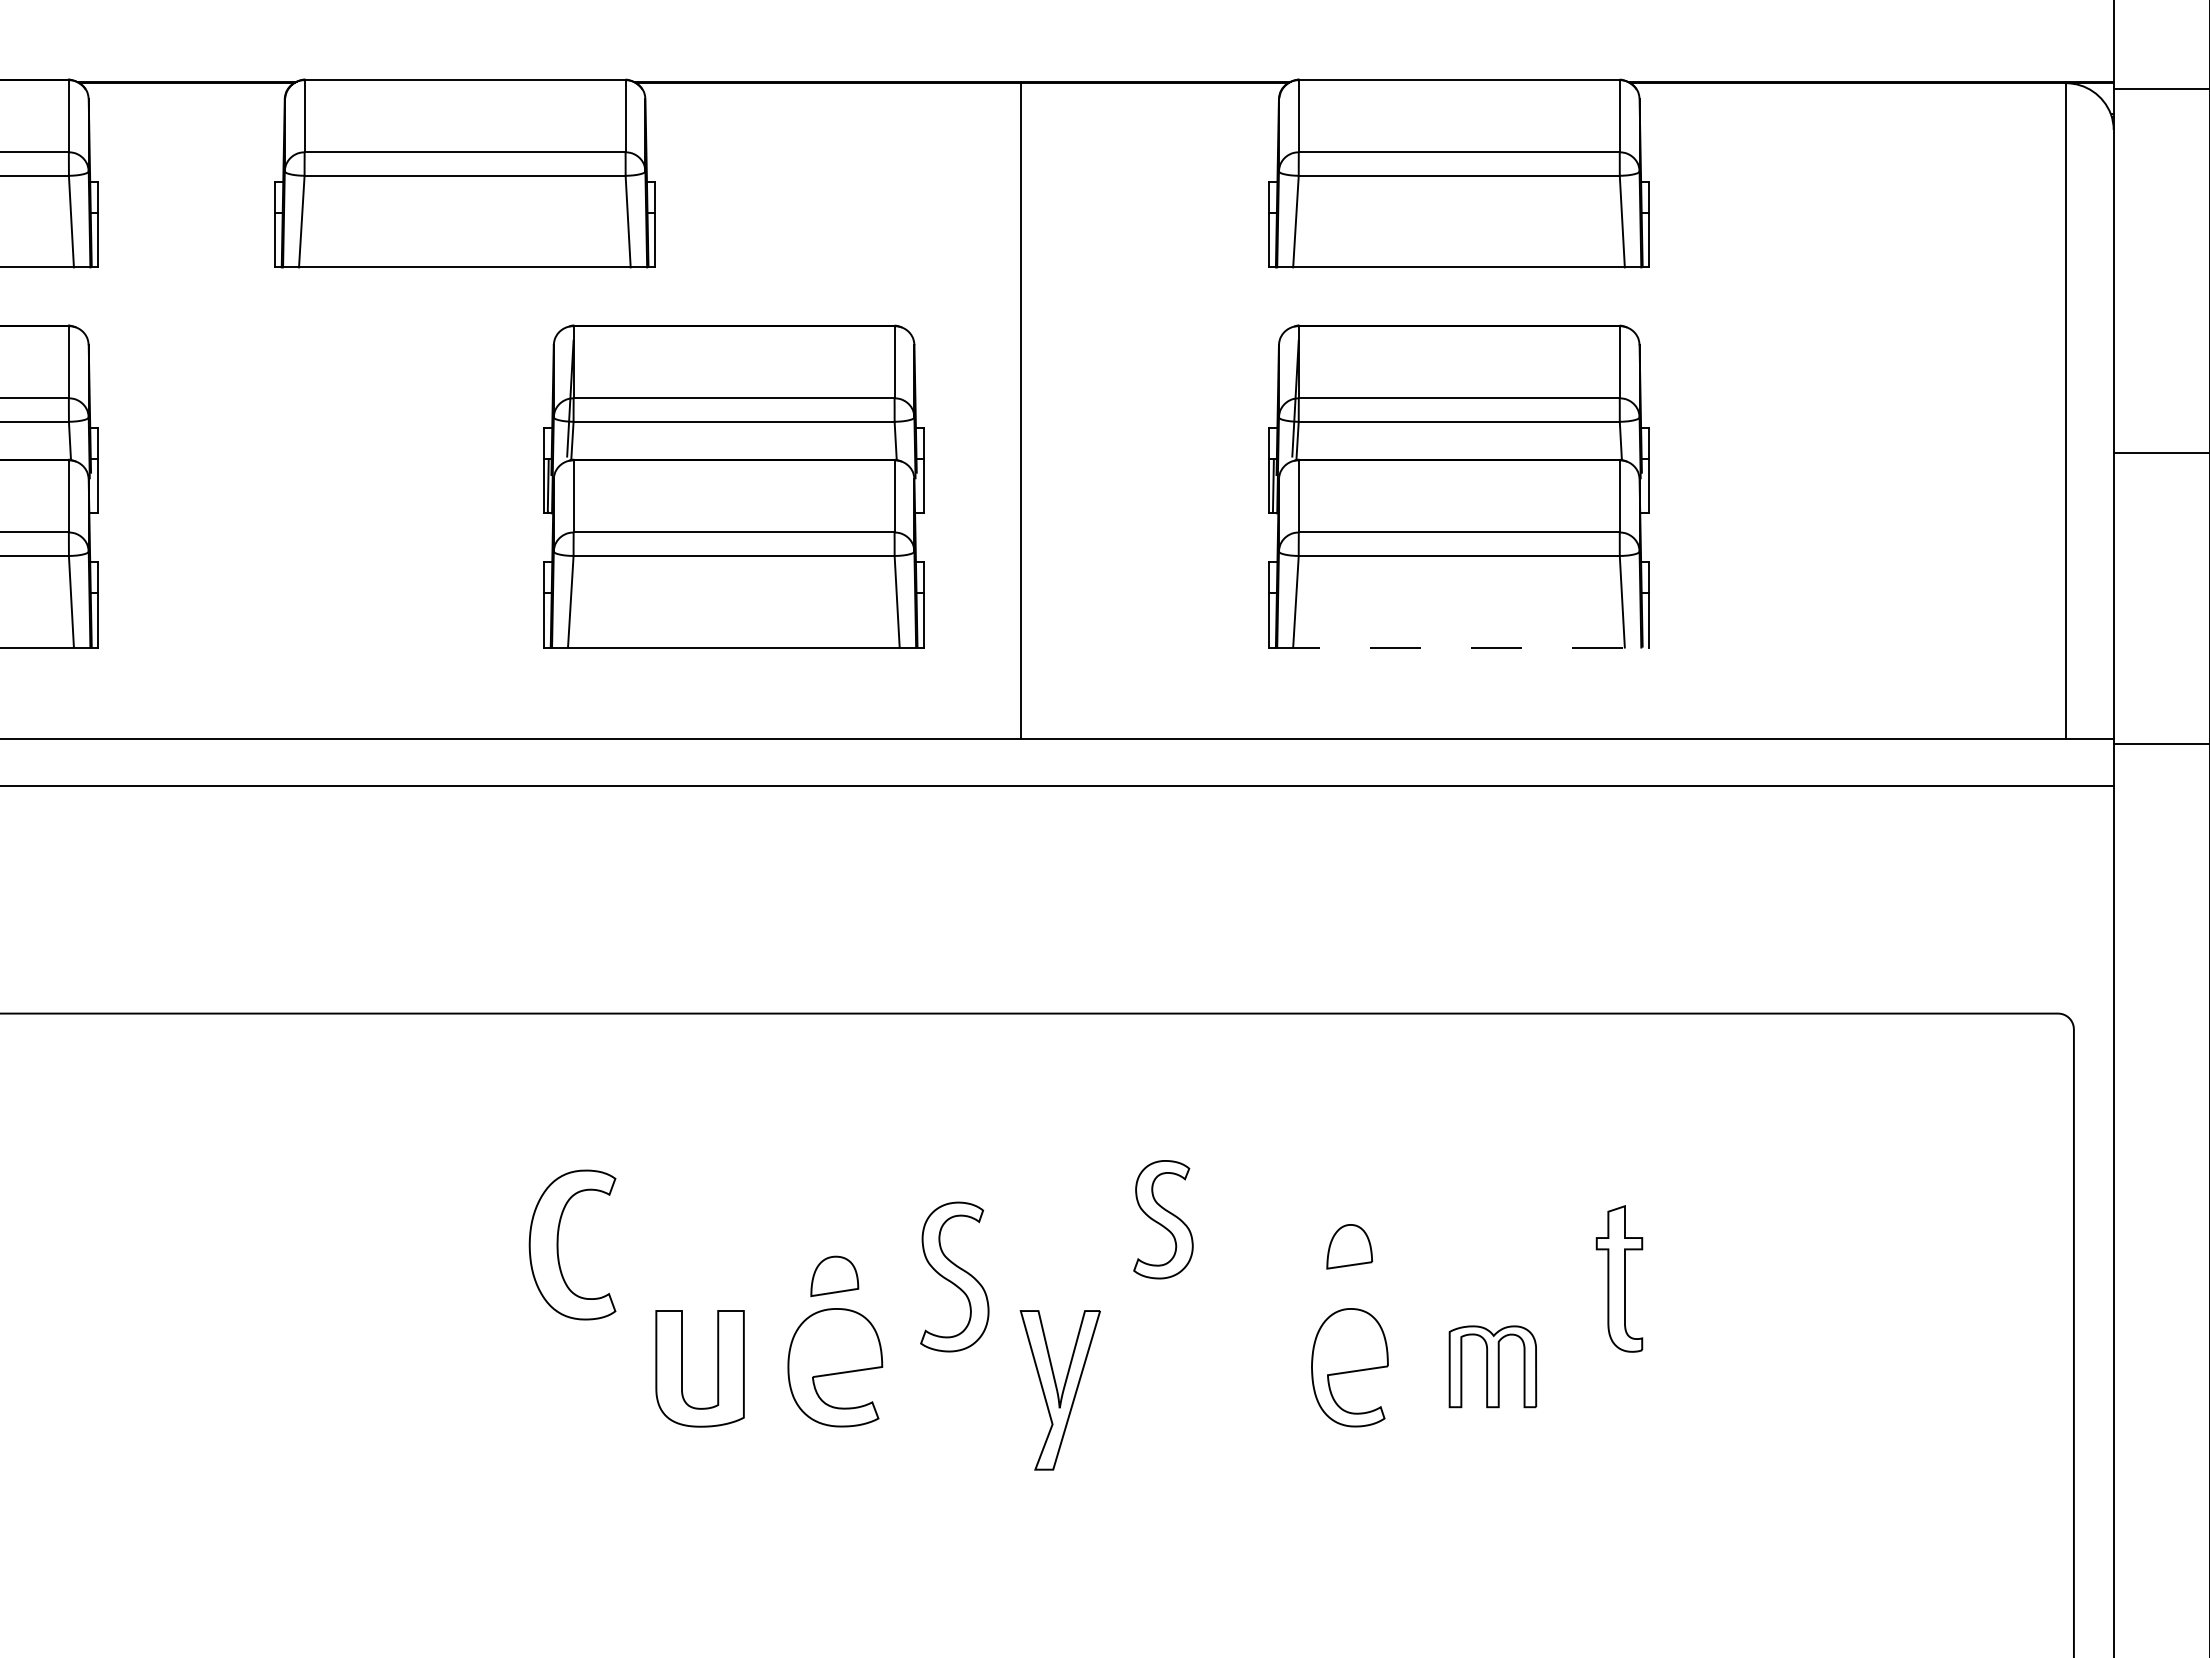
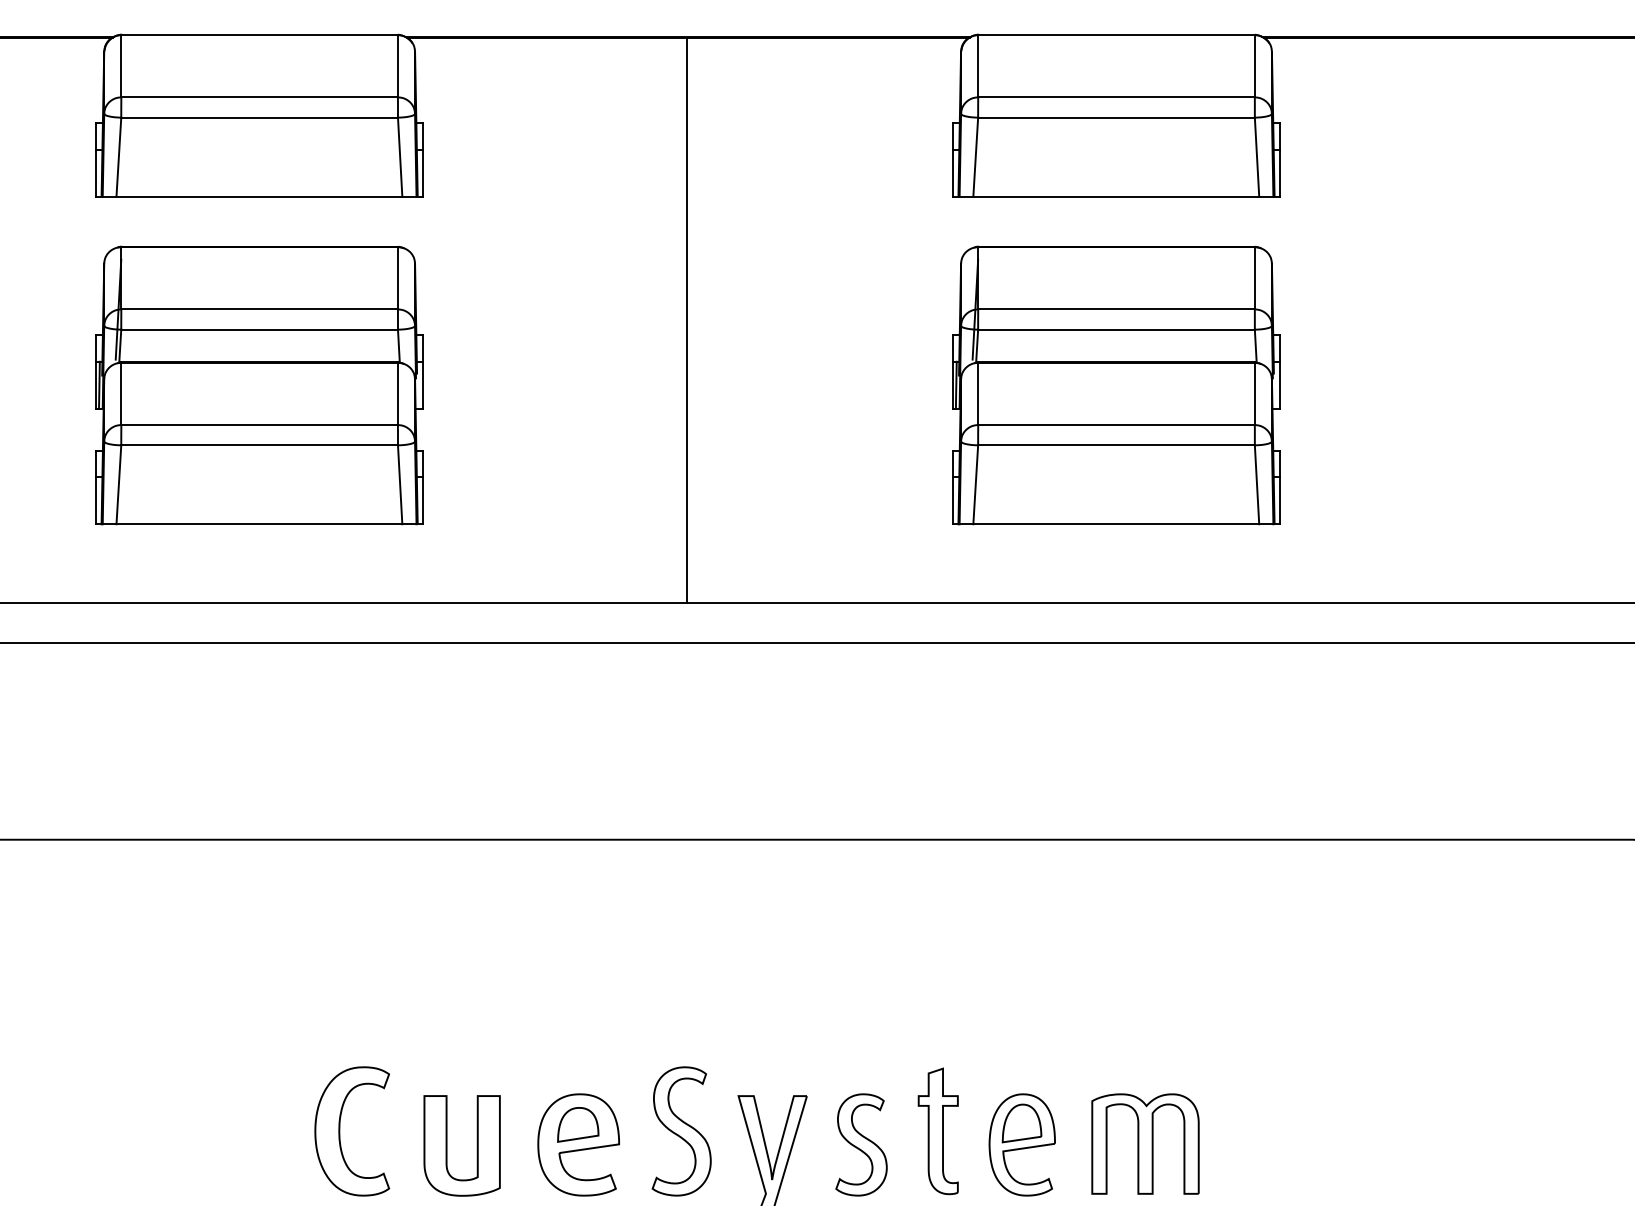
line: (1020, 411) -> (686, 320), moved
part: (733, 486) -> (259, 385), moved
line: (1459, 647) -> (1116, 524), dashed -> solid
part: (1163, 1219) -> (861, 1144), moved
part: (558, 1244) -> (340, 1130), moved
part: (1349, 1246) -> (1021, 1123), moved
part: (834, 1276) -> (578, 1124), moved
part: (954, 1276) -> (681, 1130), moved
part: (1619, 1278) -> (938, 1130), moved
part: (1492, 1366) -> (1145, 1143), size x1.43

